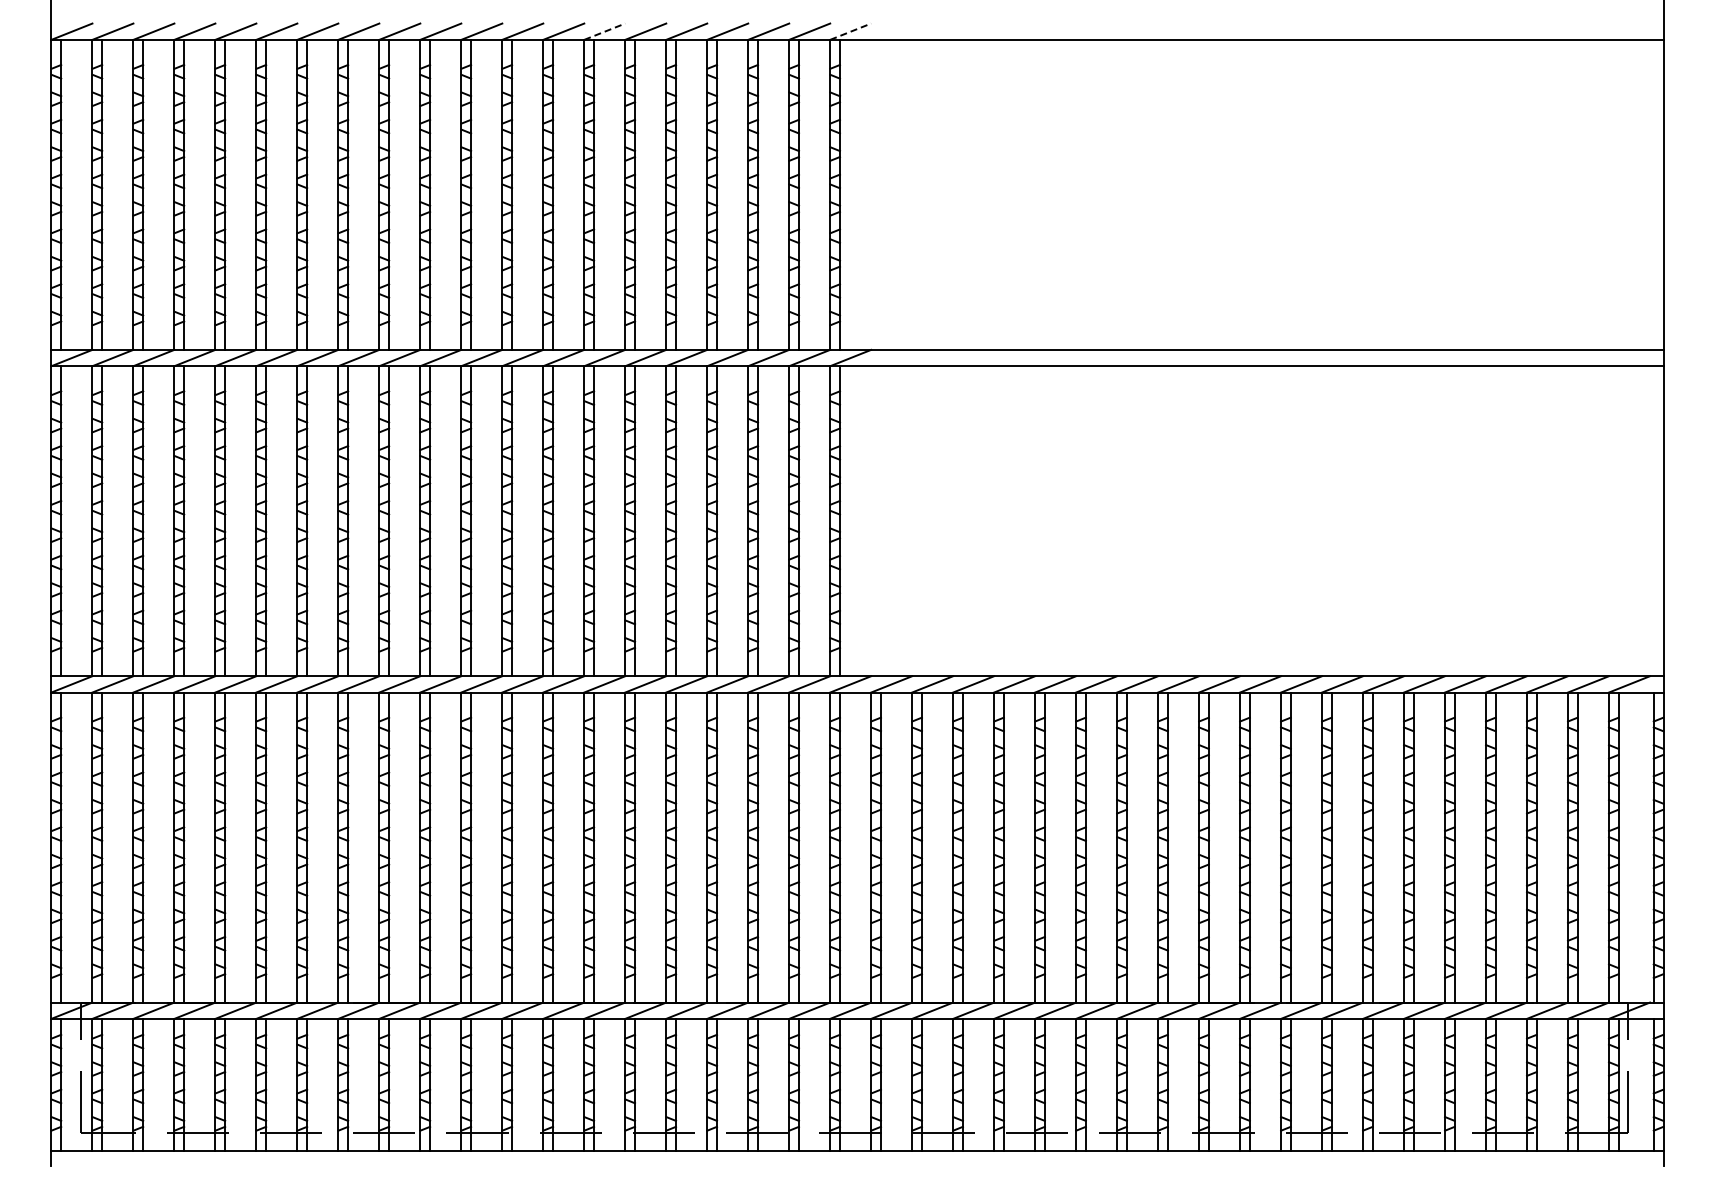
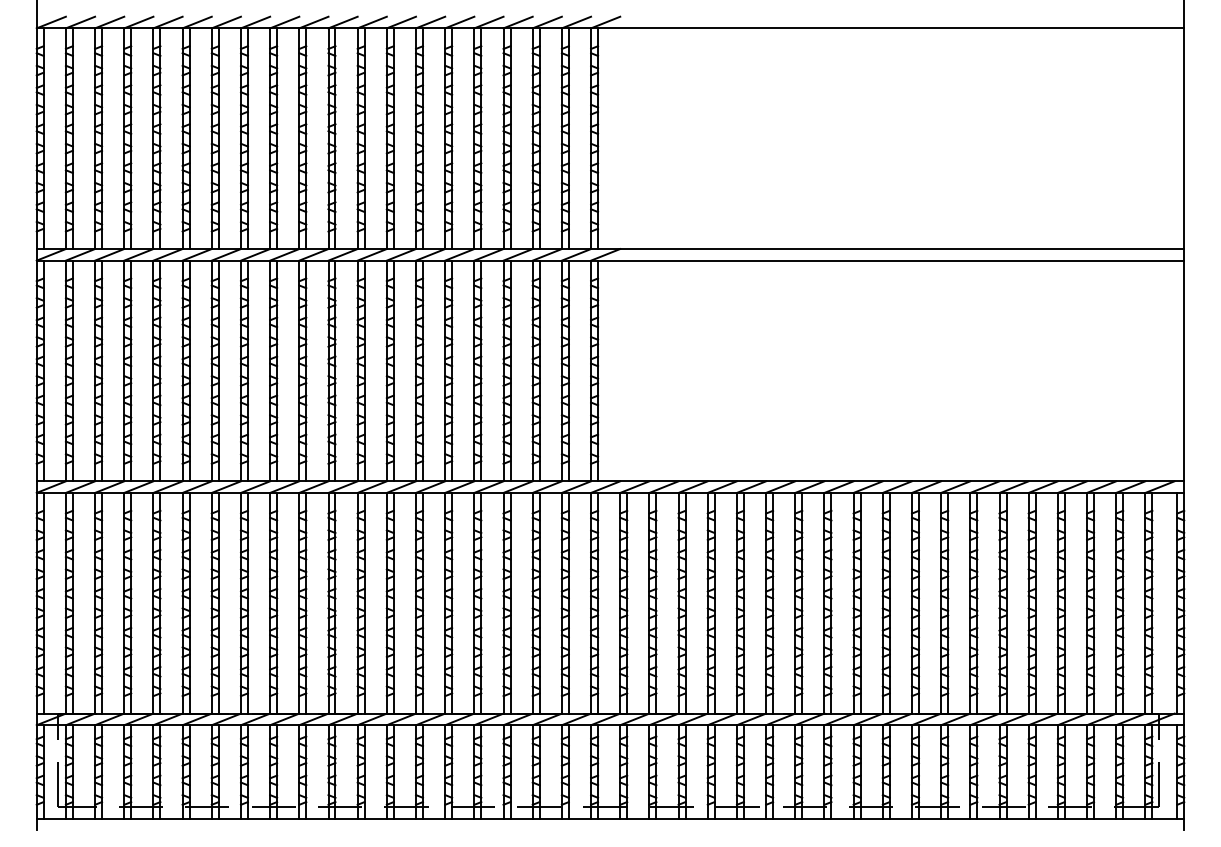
line: (605, 31) -> (431, 22), dashed -> solid
line: (851, 31) -> (606, 22), dashed -> solid

